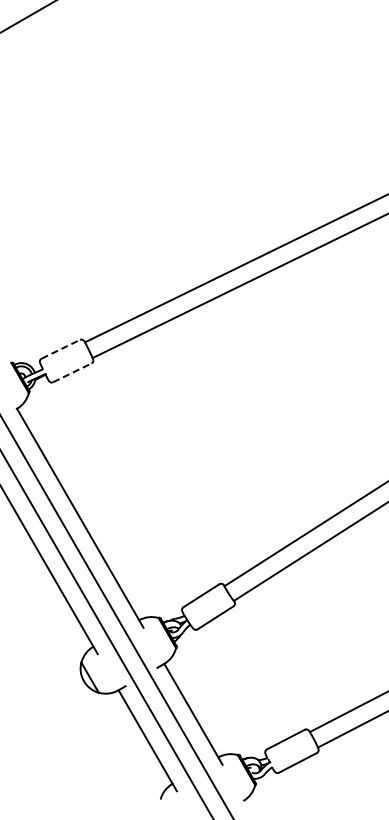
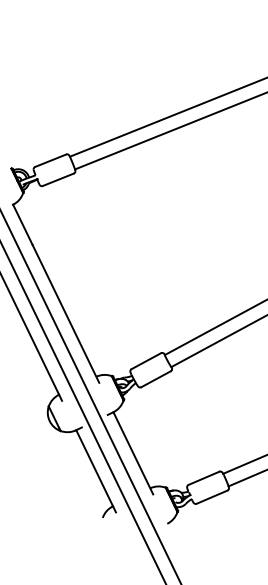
line: (61, 349) -> (51, 160), dashed -> solid
line: (72, 372) -> (58, 179), dashed -> solid

